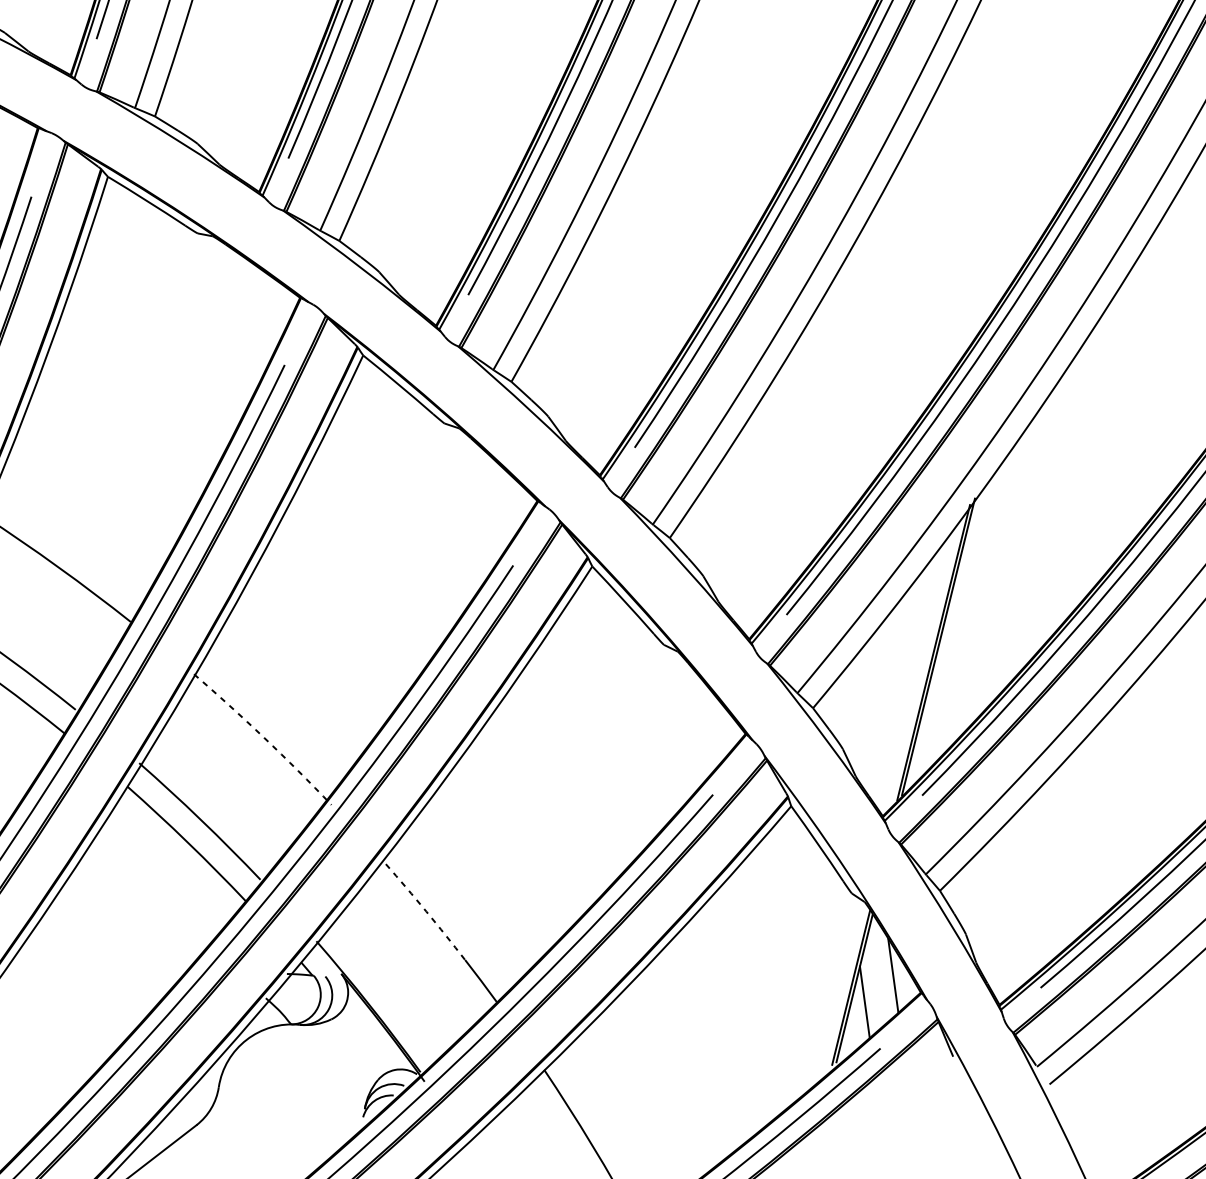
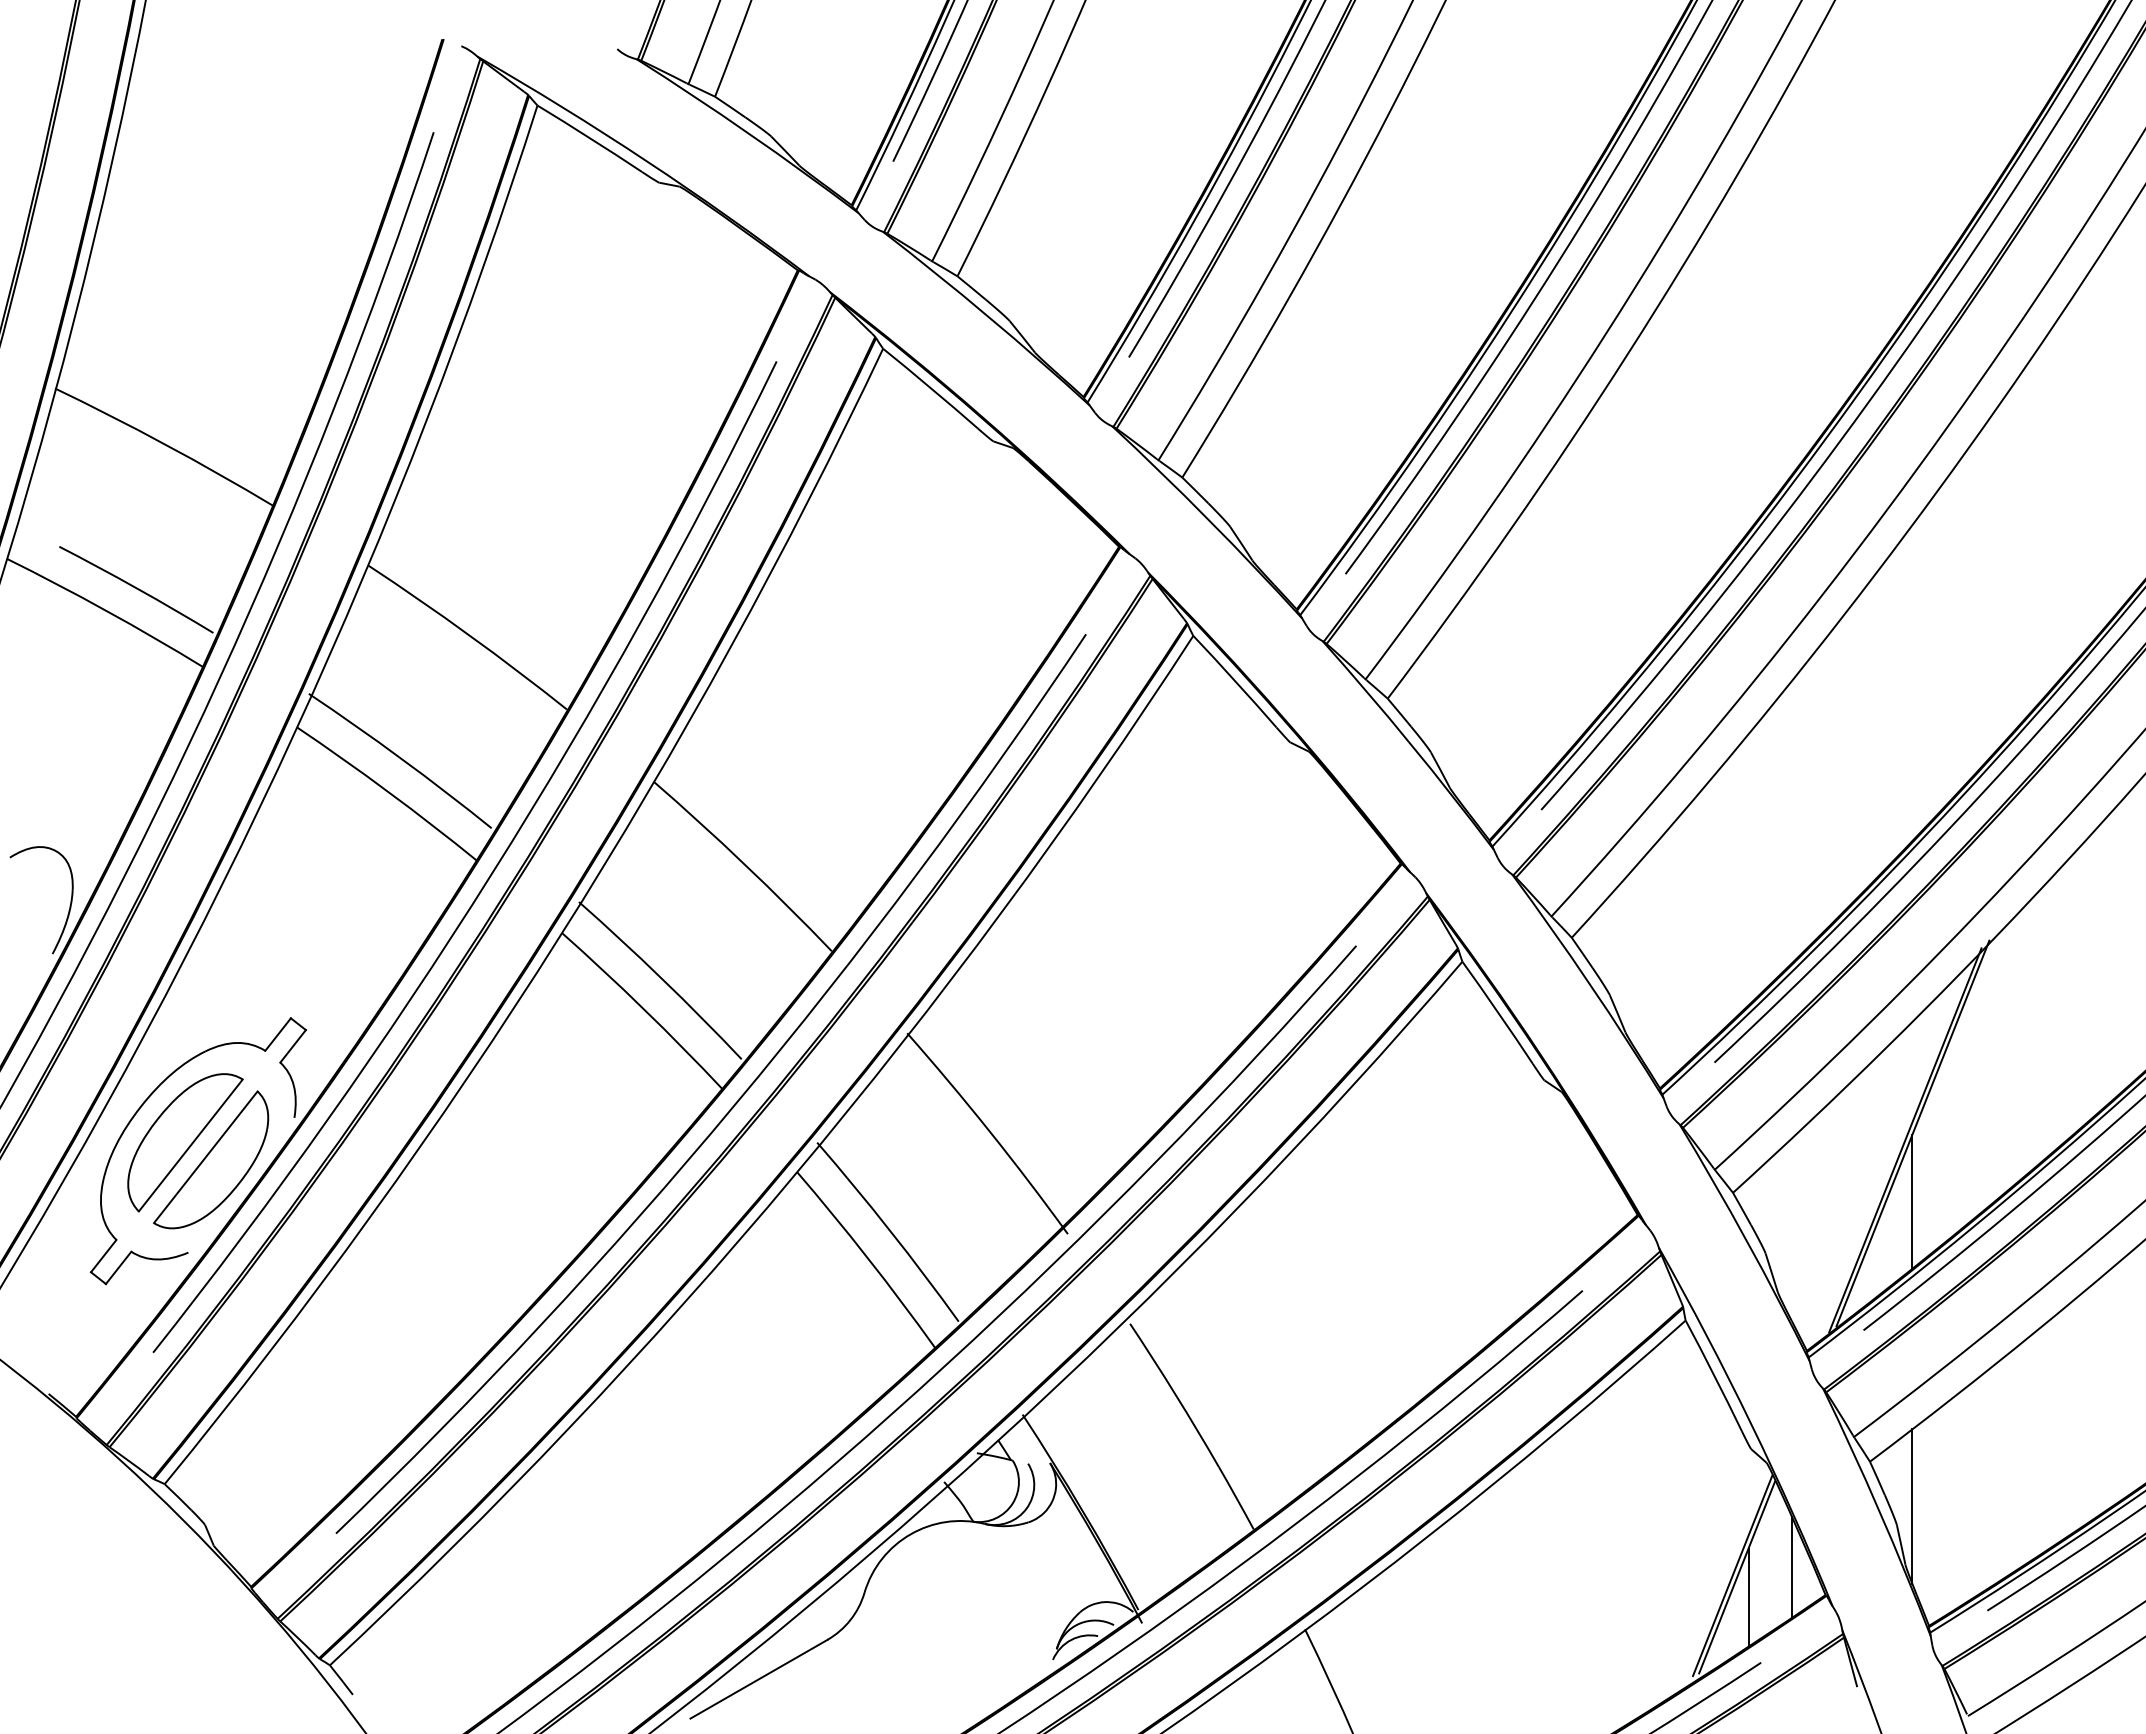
line: (945, 696) -> (1912, 1201), added
arc: (263, 737) -> (989, 1131), dashed -> solid
arc: (426, 911) -> (1175, 1394), dashed -> solid
line: (975, 919) -> (1912, 1506), added

